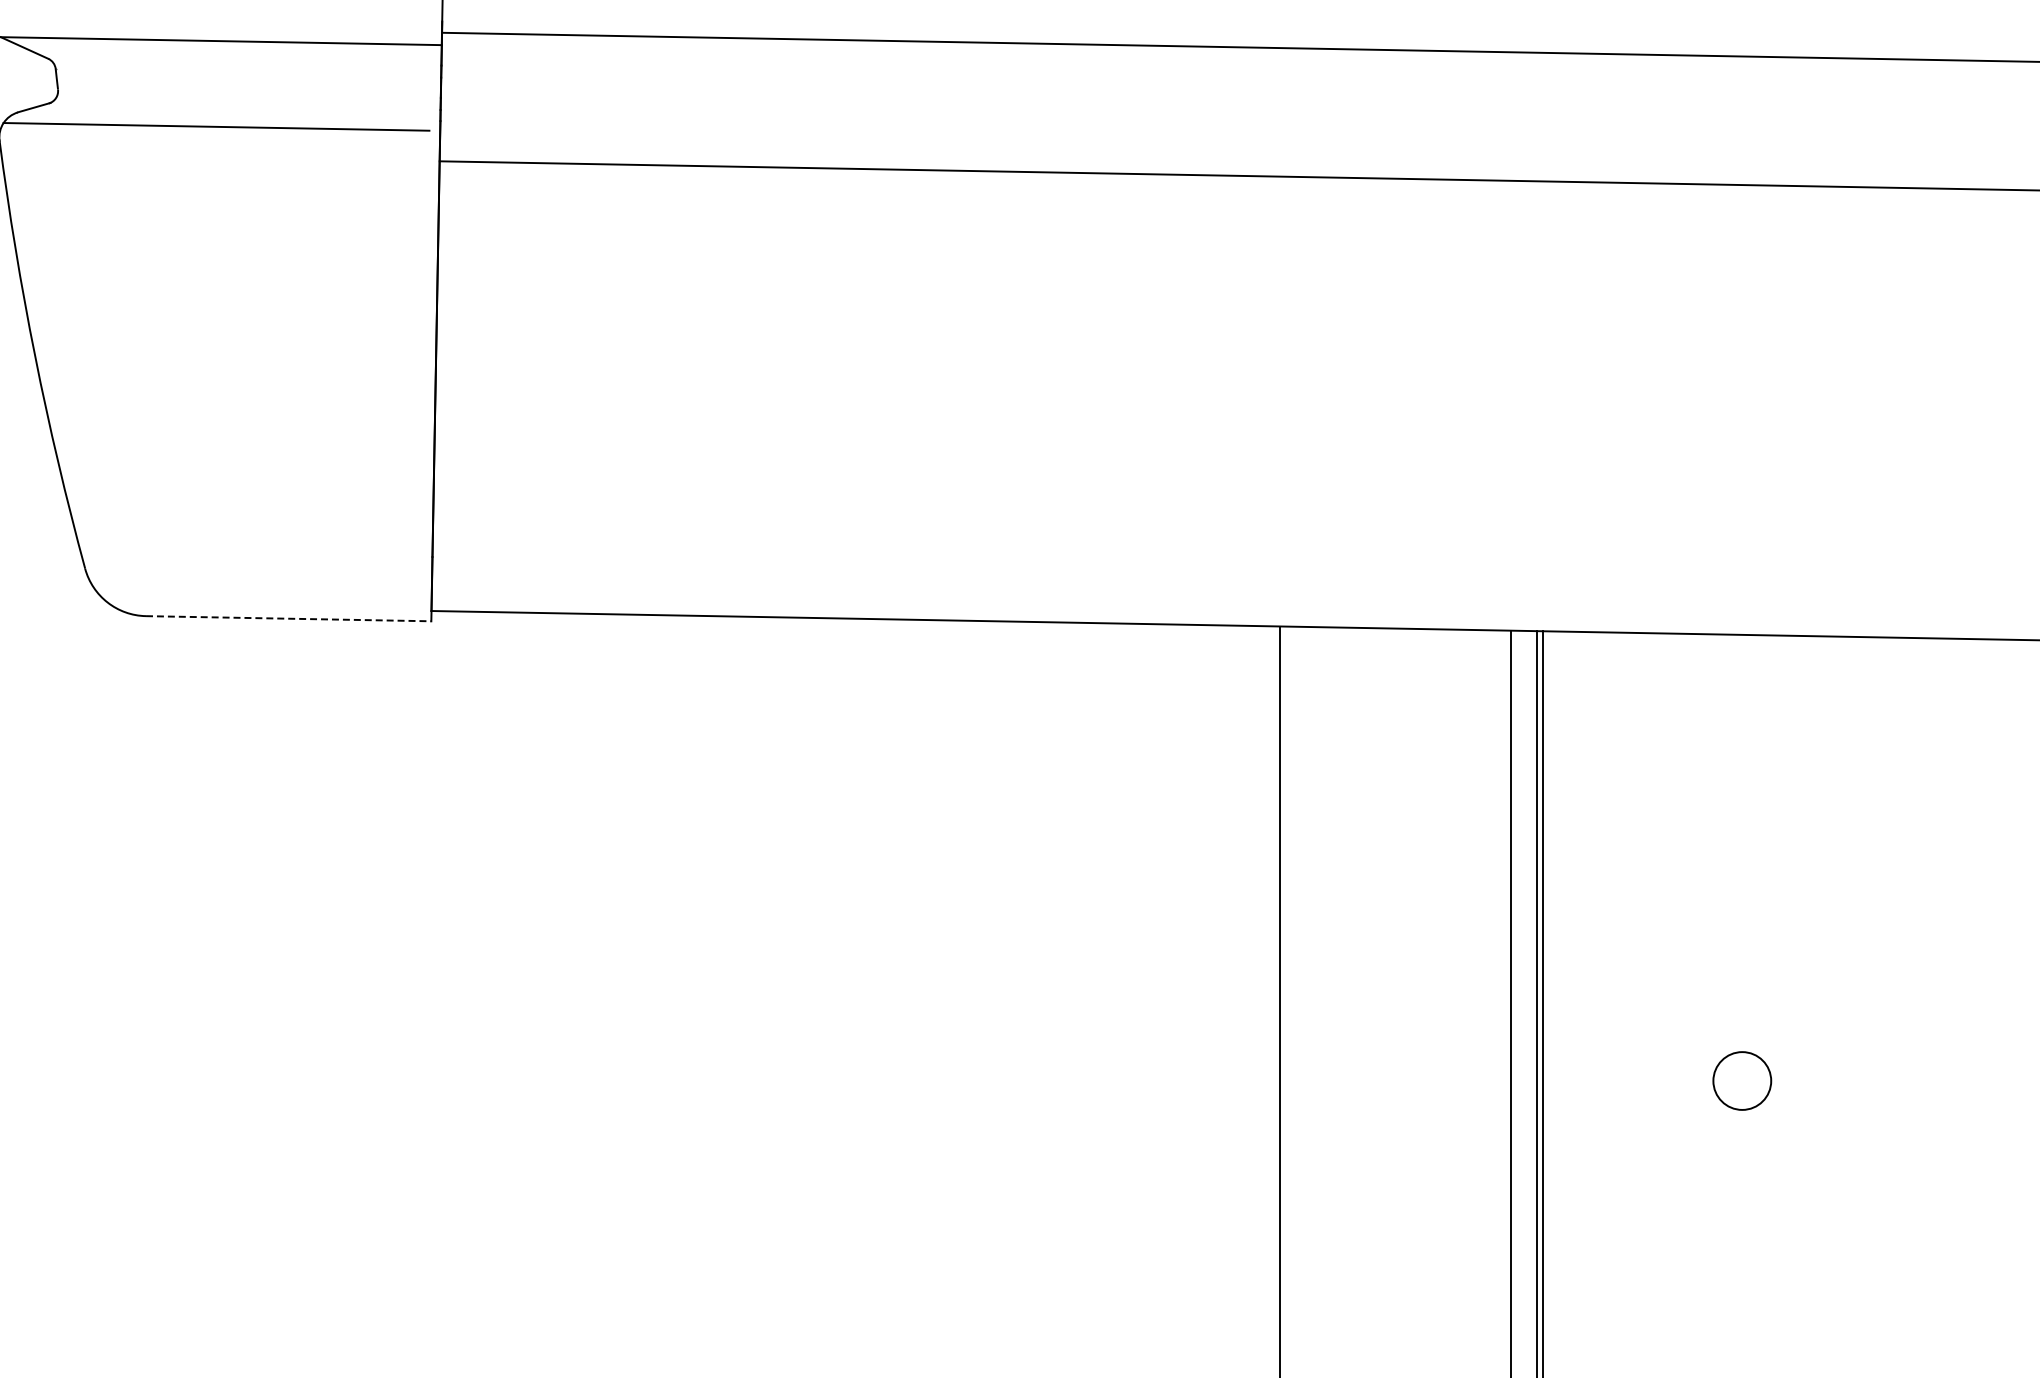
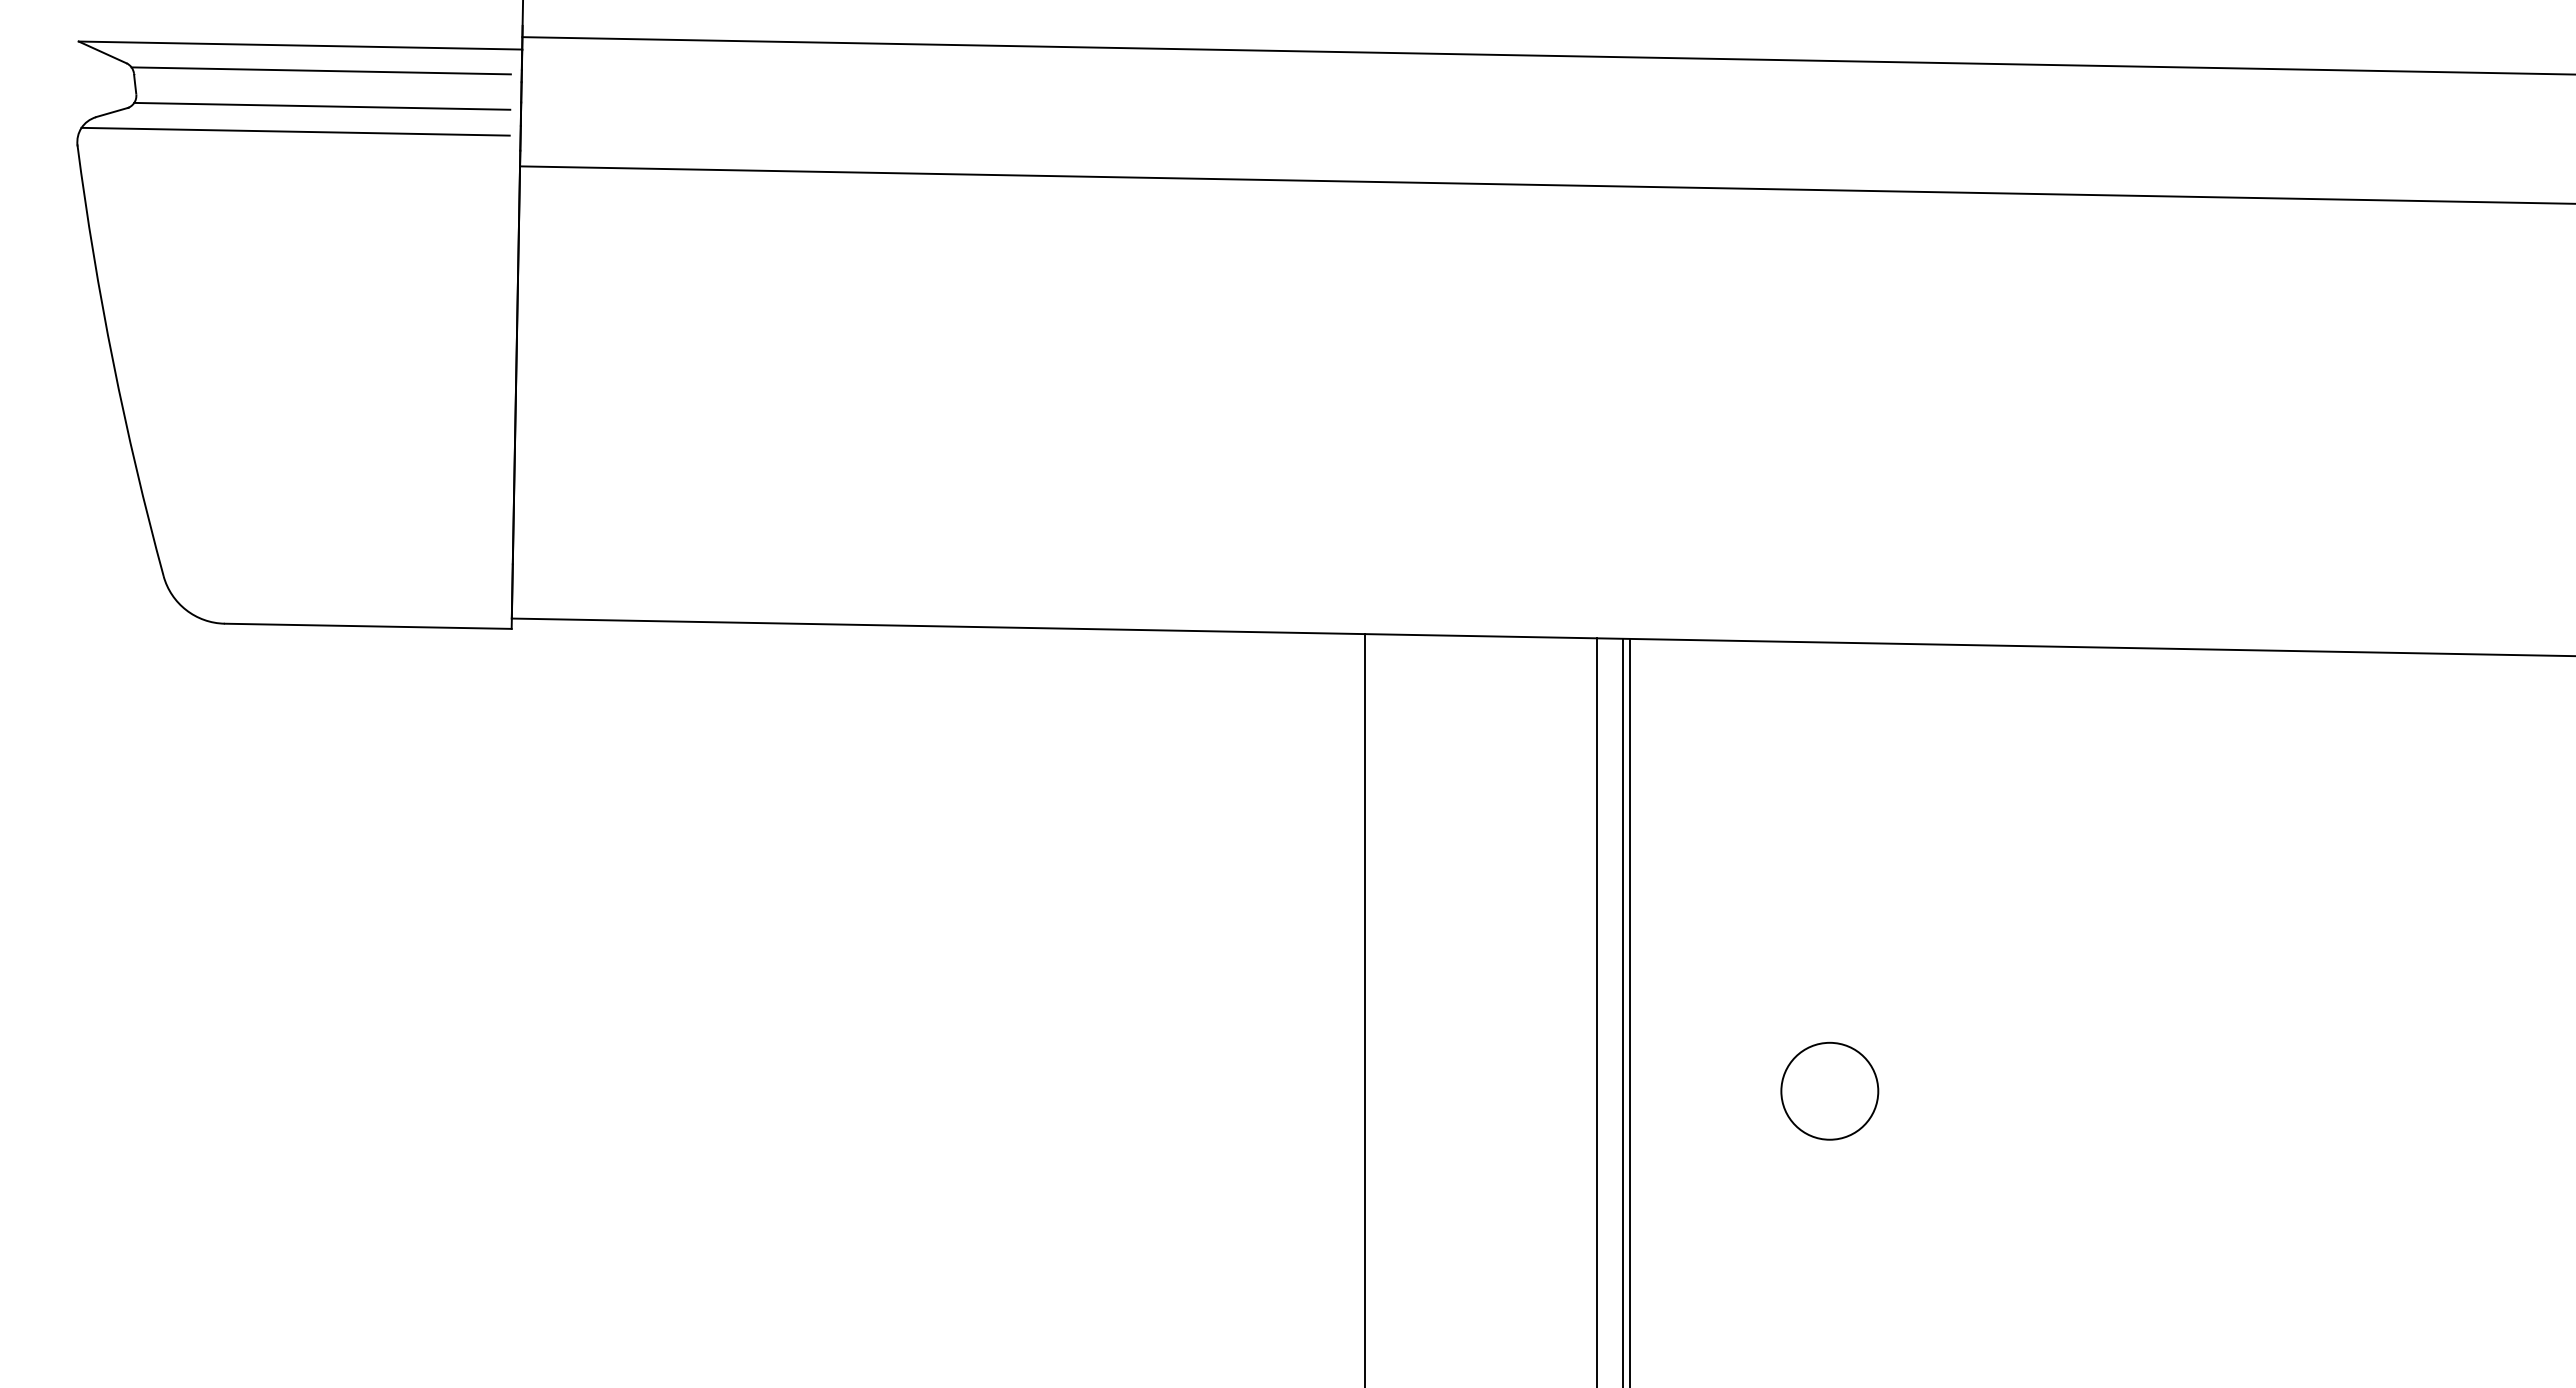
line: (241, 65) -> (320, 70), added
line: (243, 100) -> (322, 105), added
line: (288, 618) -> (368, 626), dashed -> solid
circle: (1741, 1080) -> (1829, 1090), size x1.67

